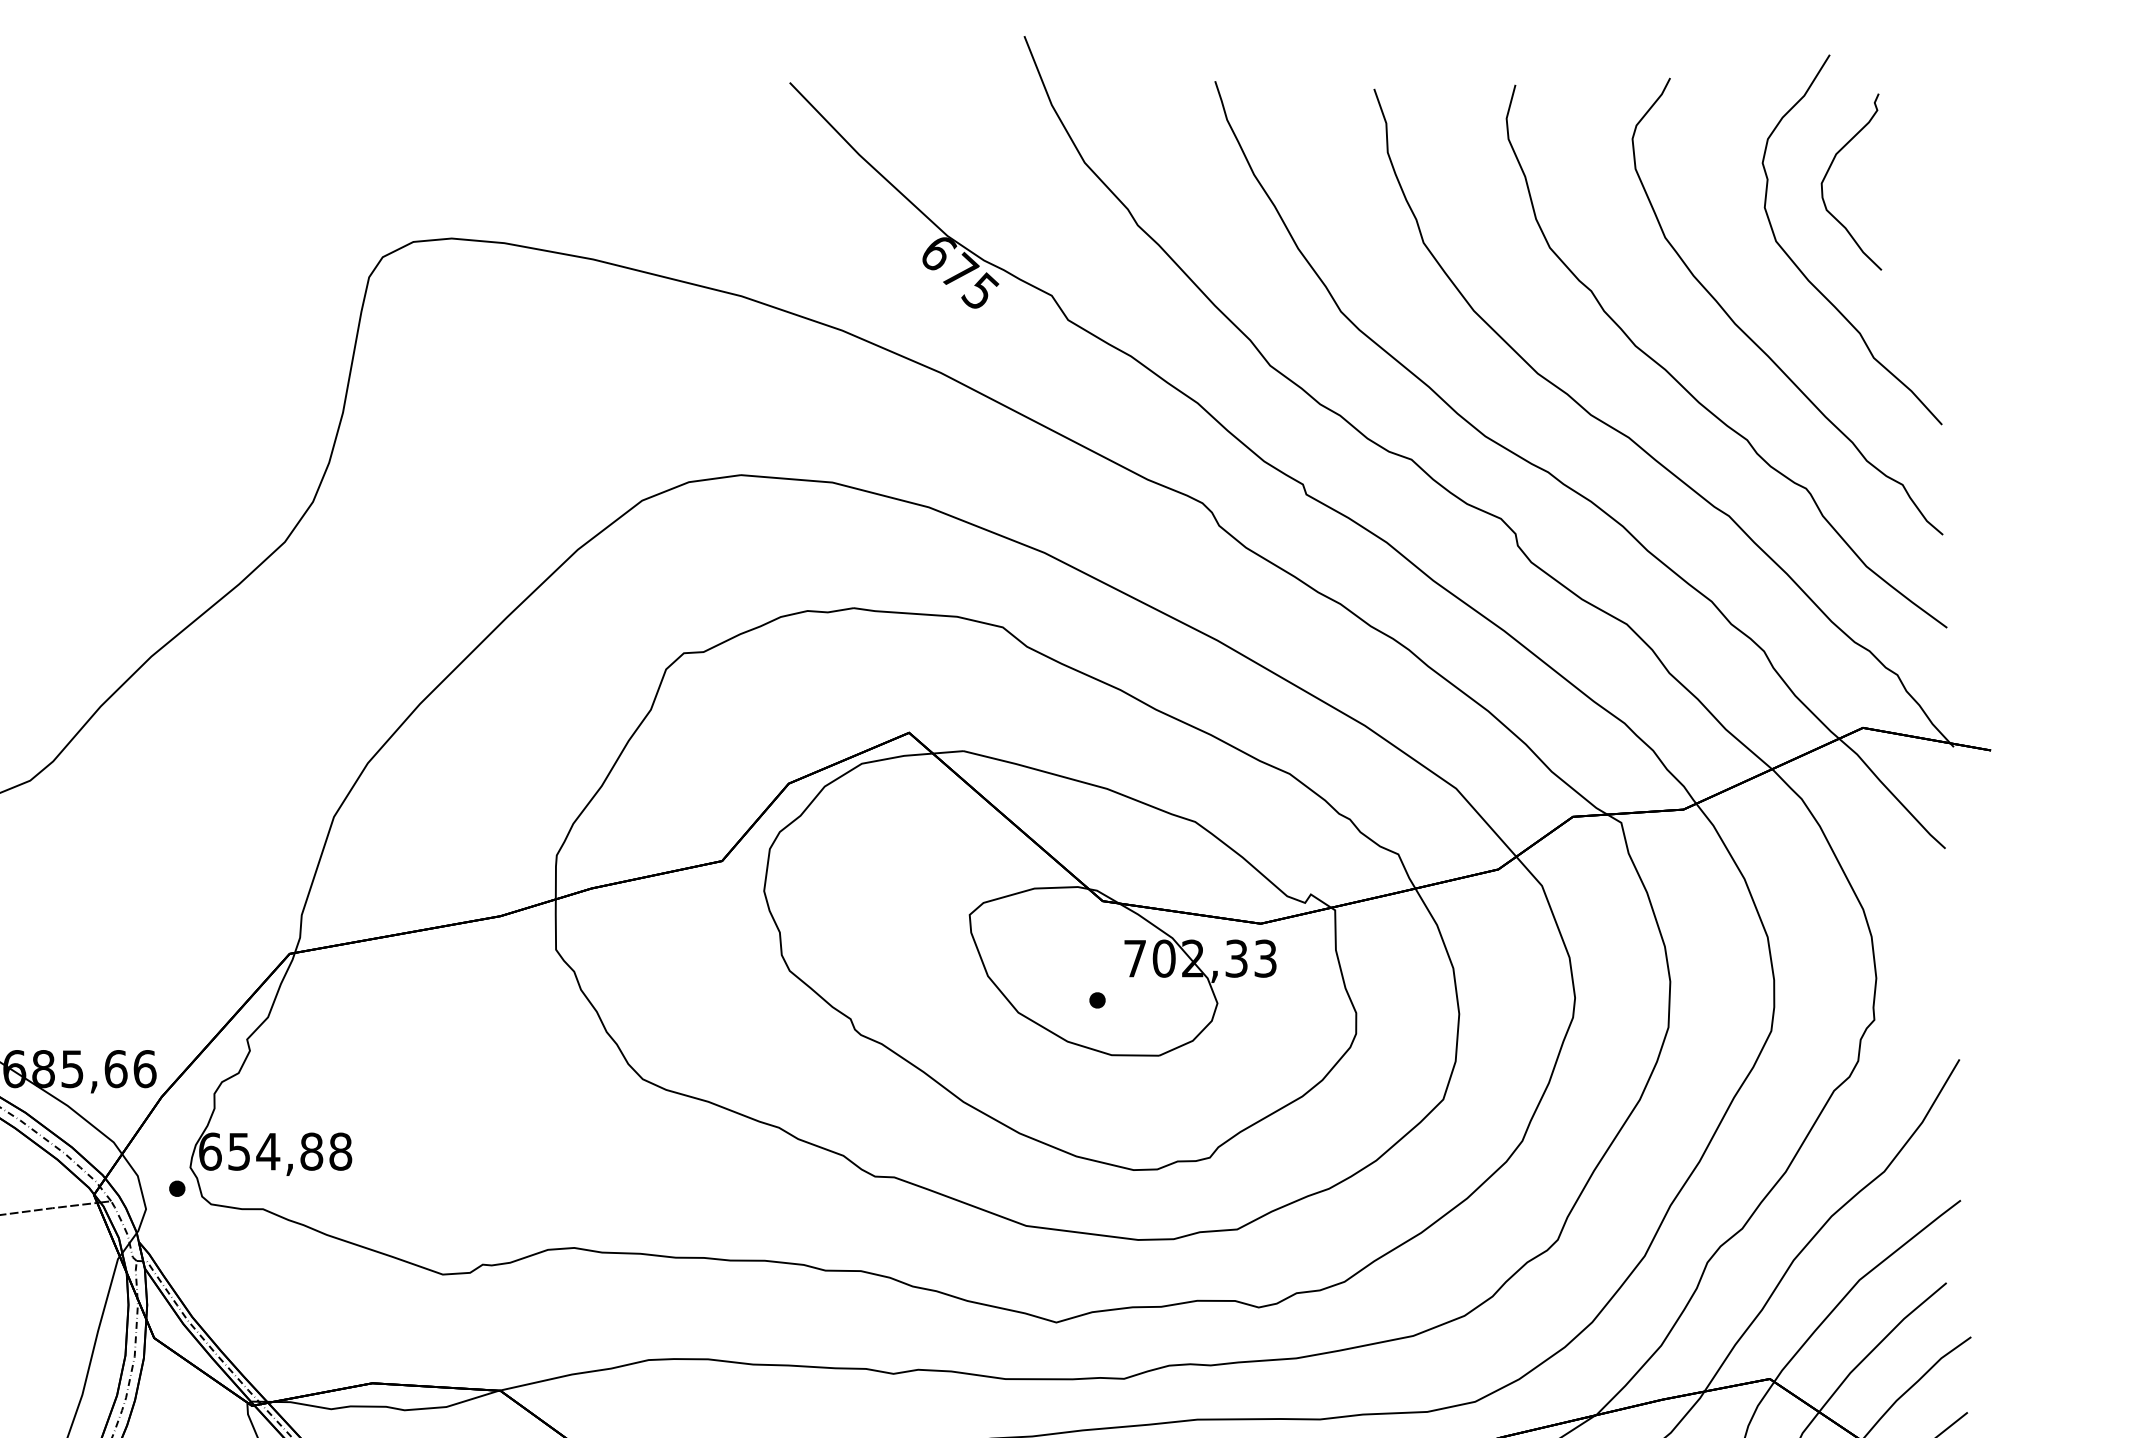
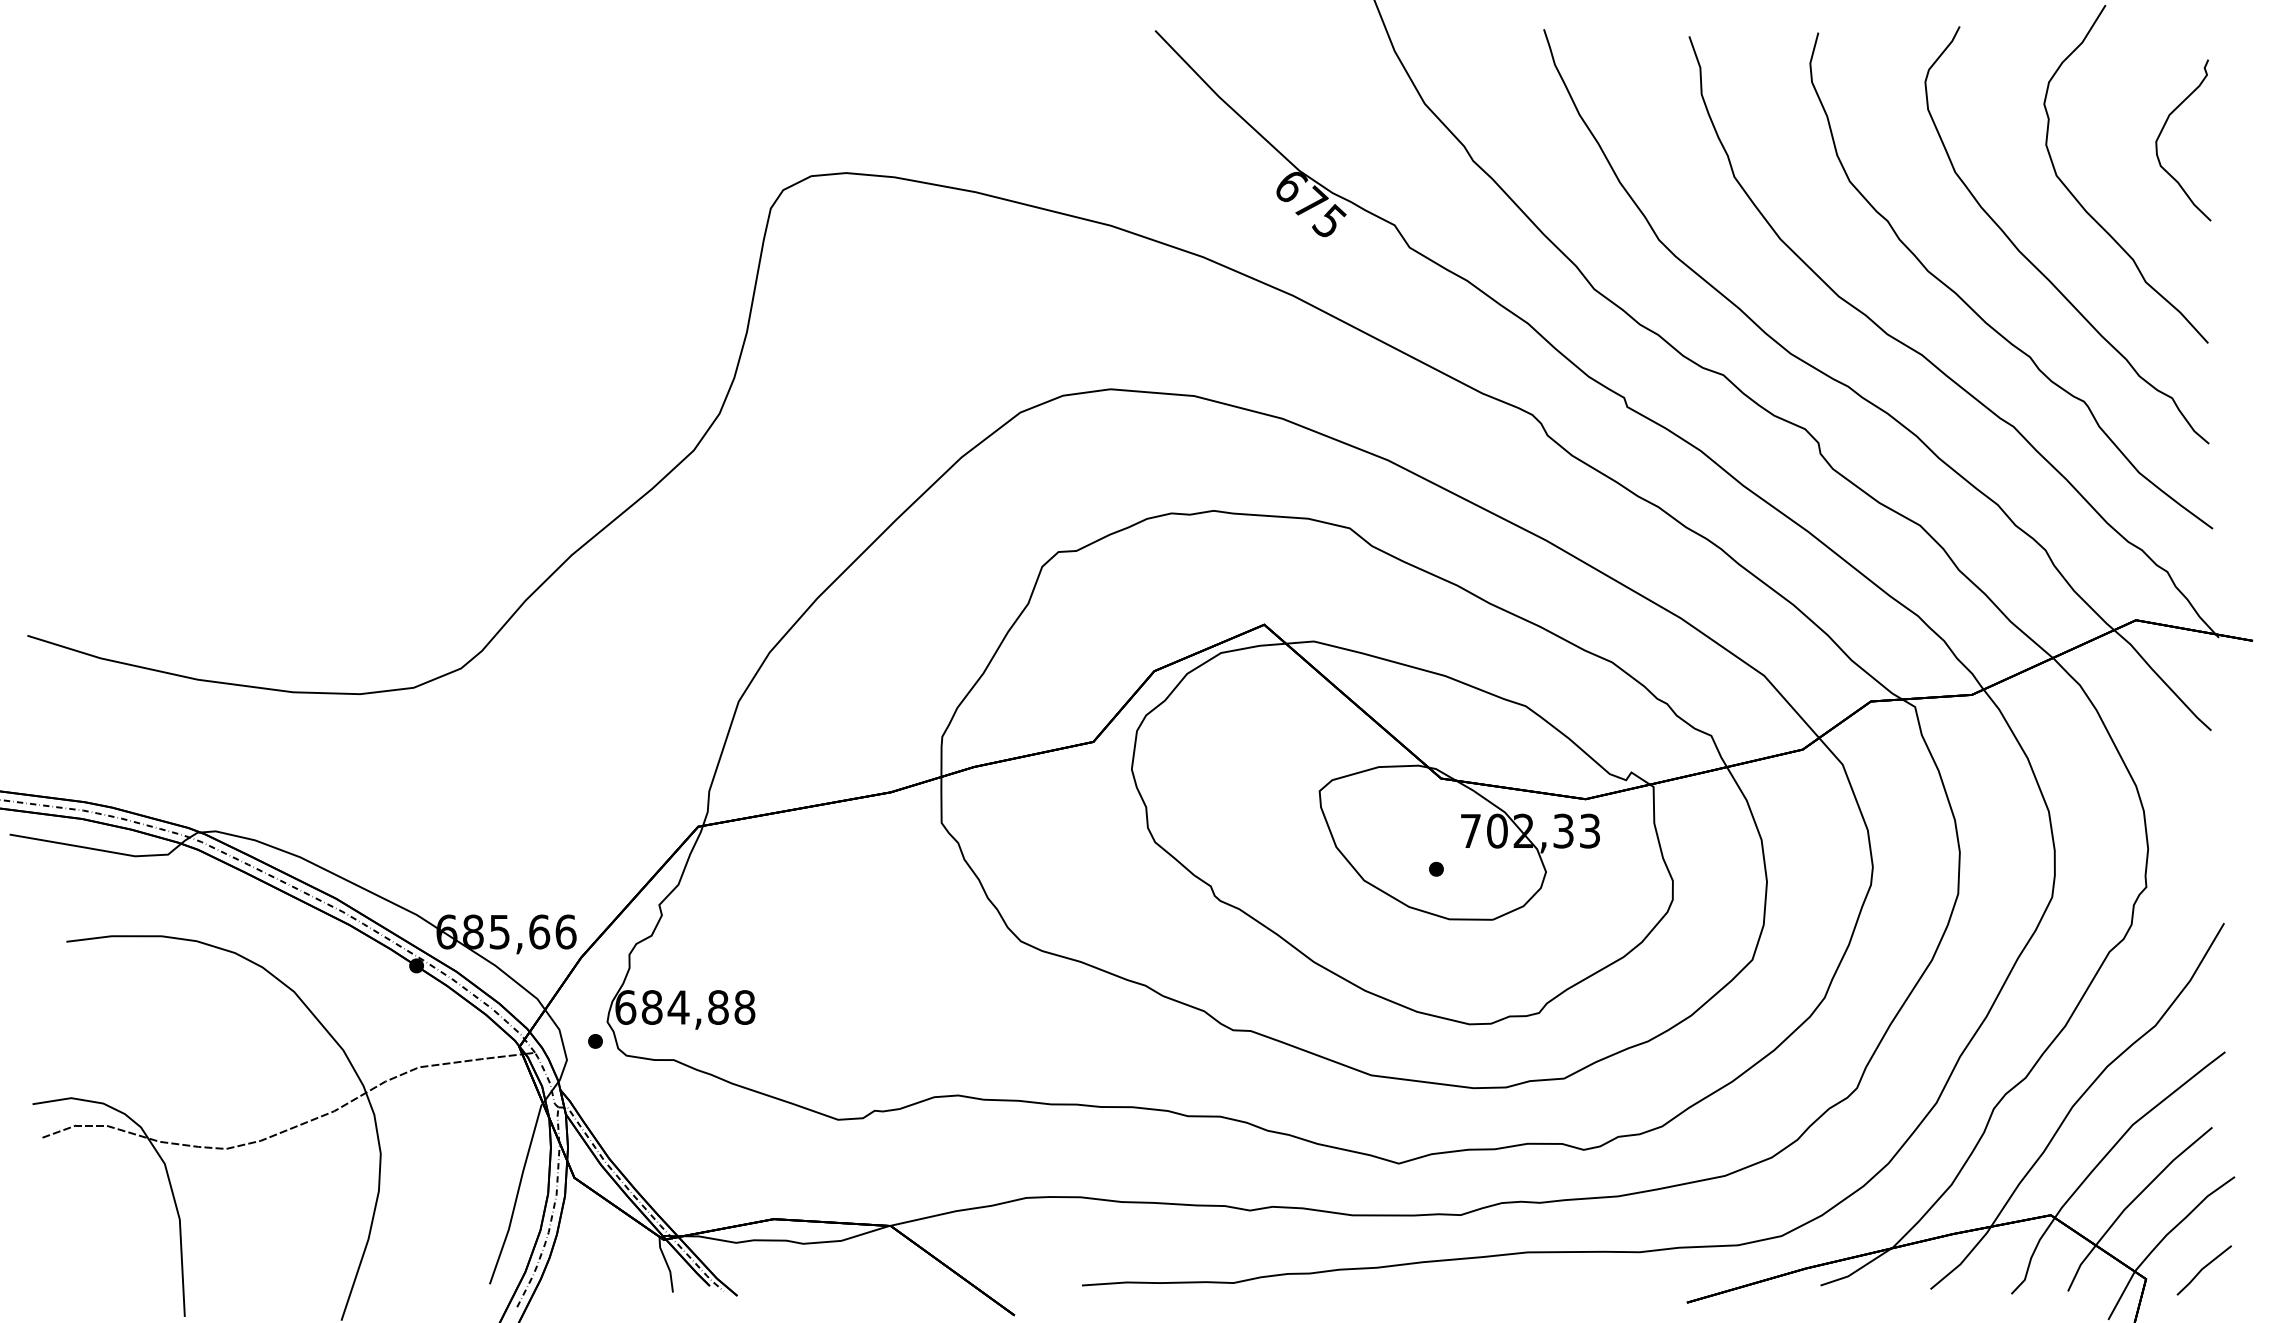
curve: (1829, 170) -> (2163, 129), moved
text: (238, 1151) -> (651, 1007), 654,88 -> 684,88

